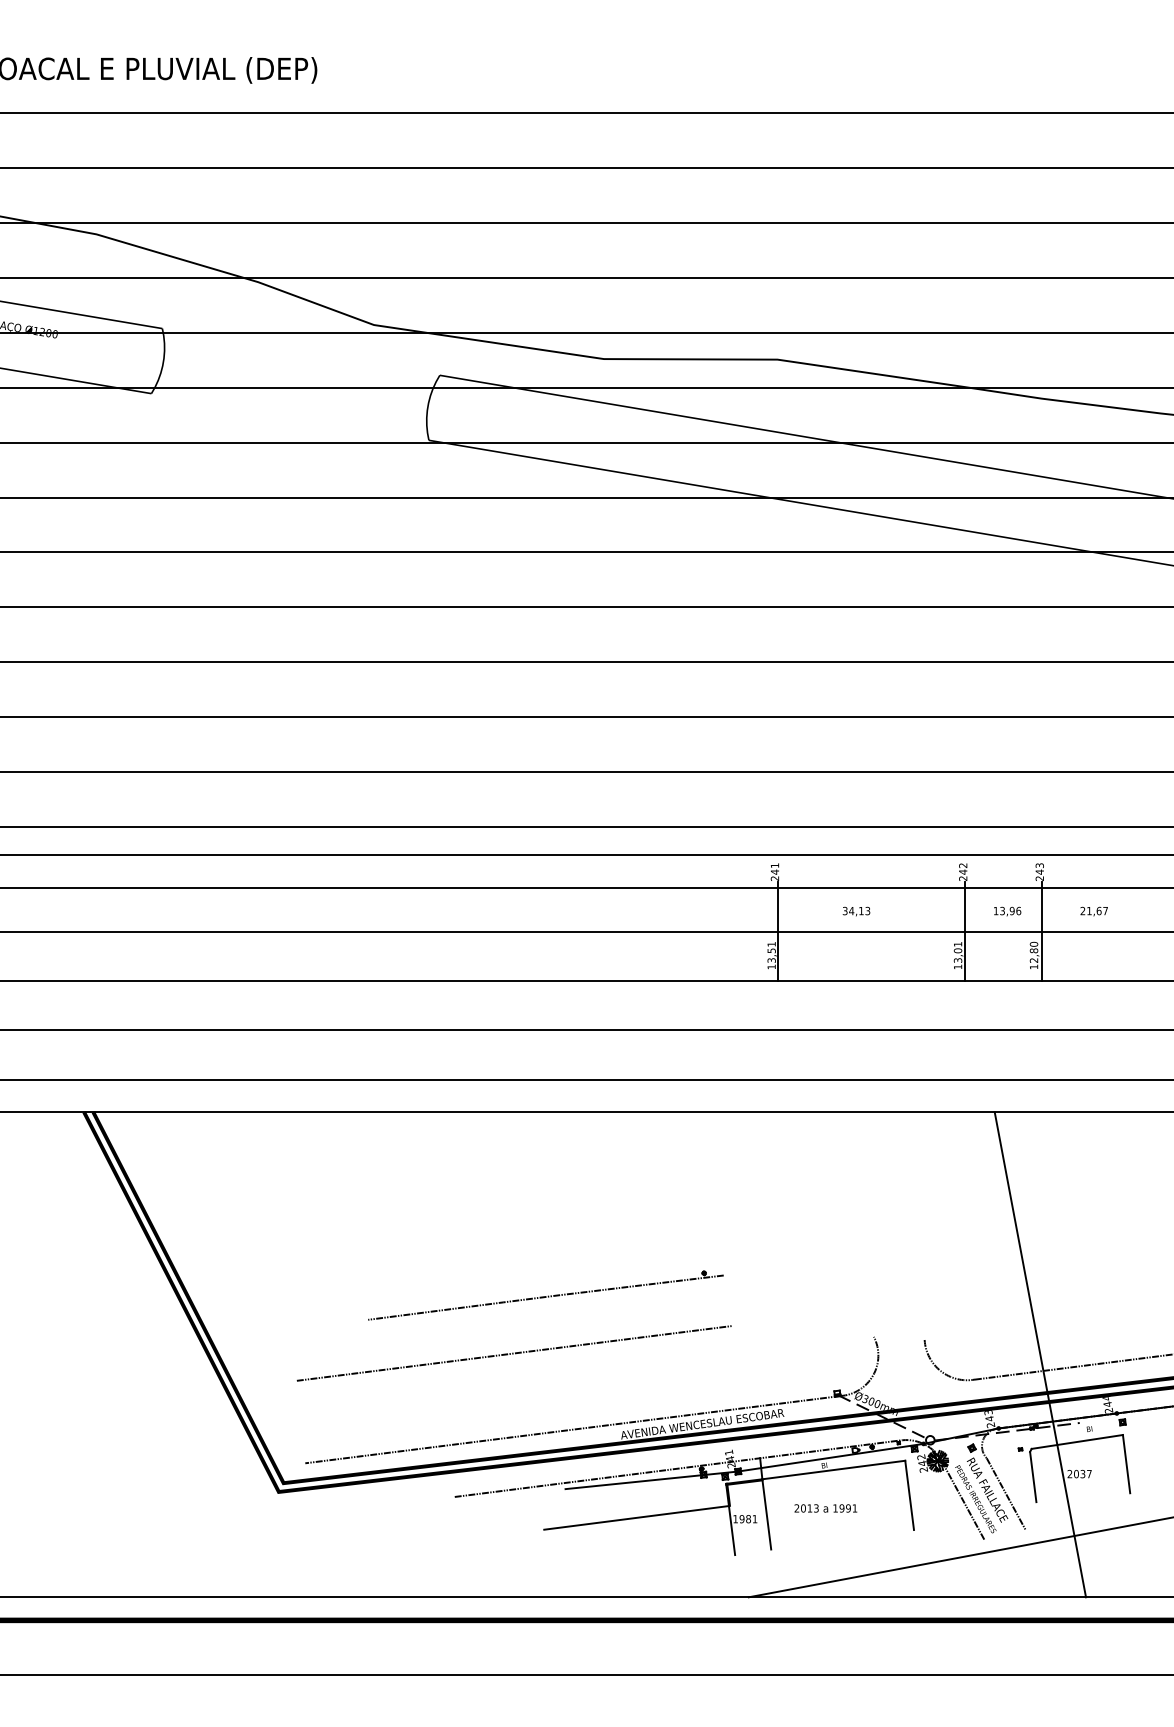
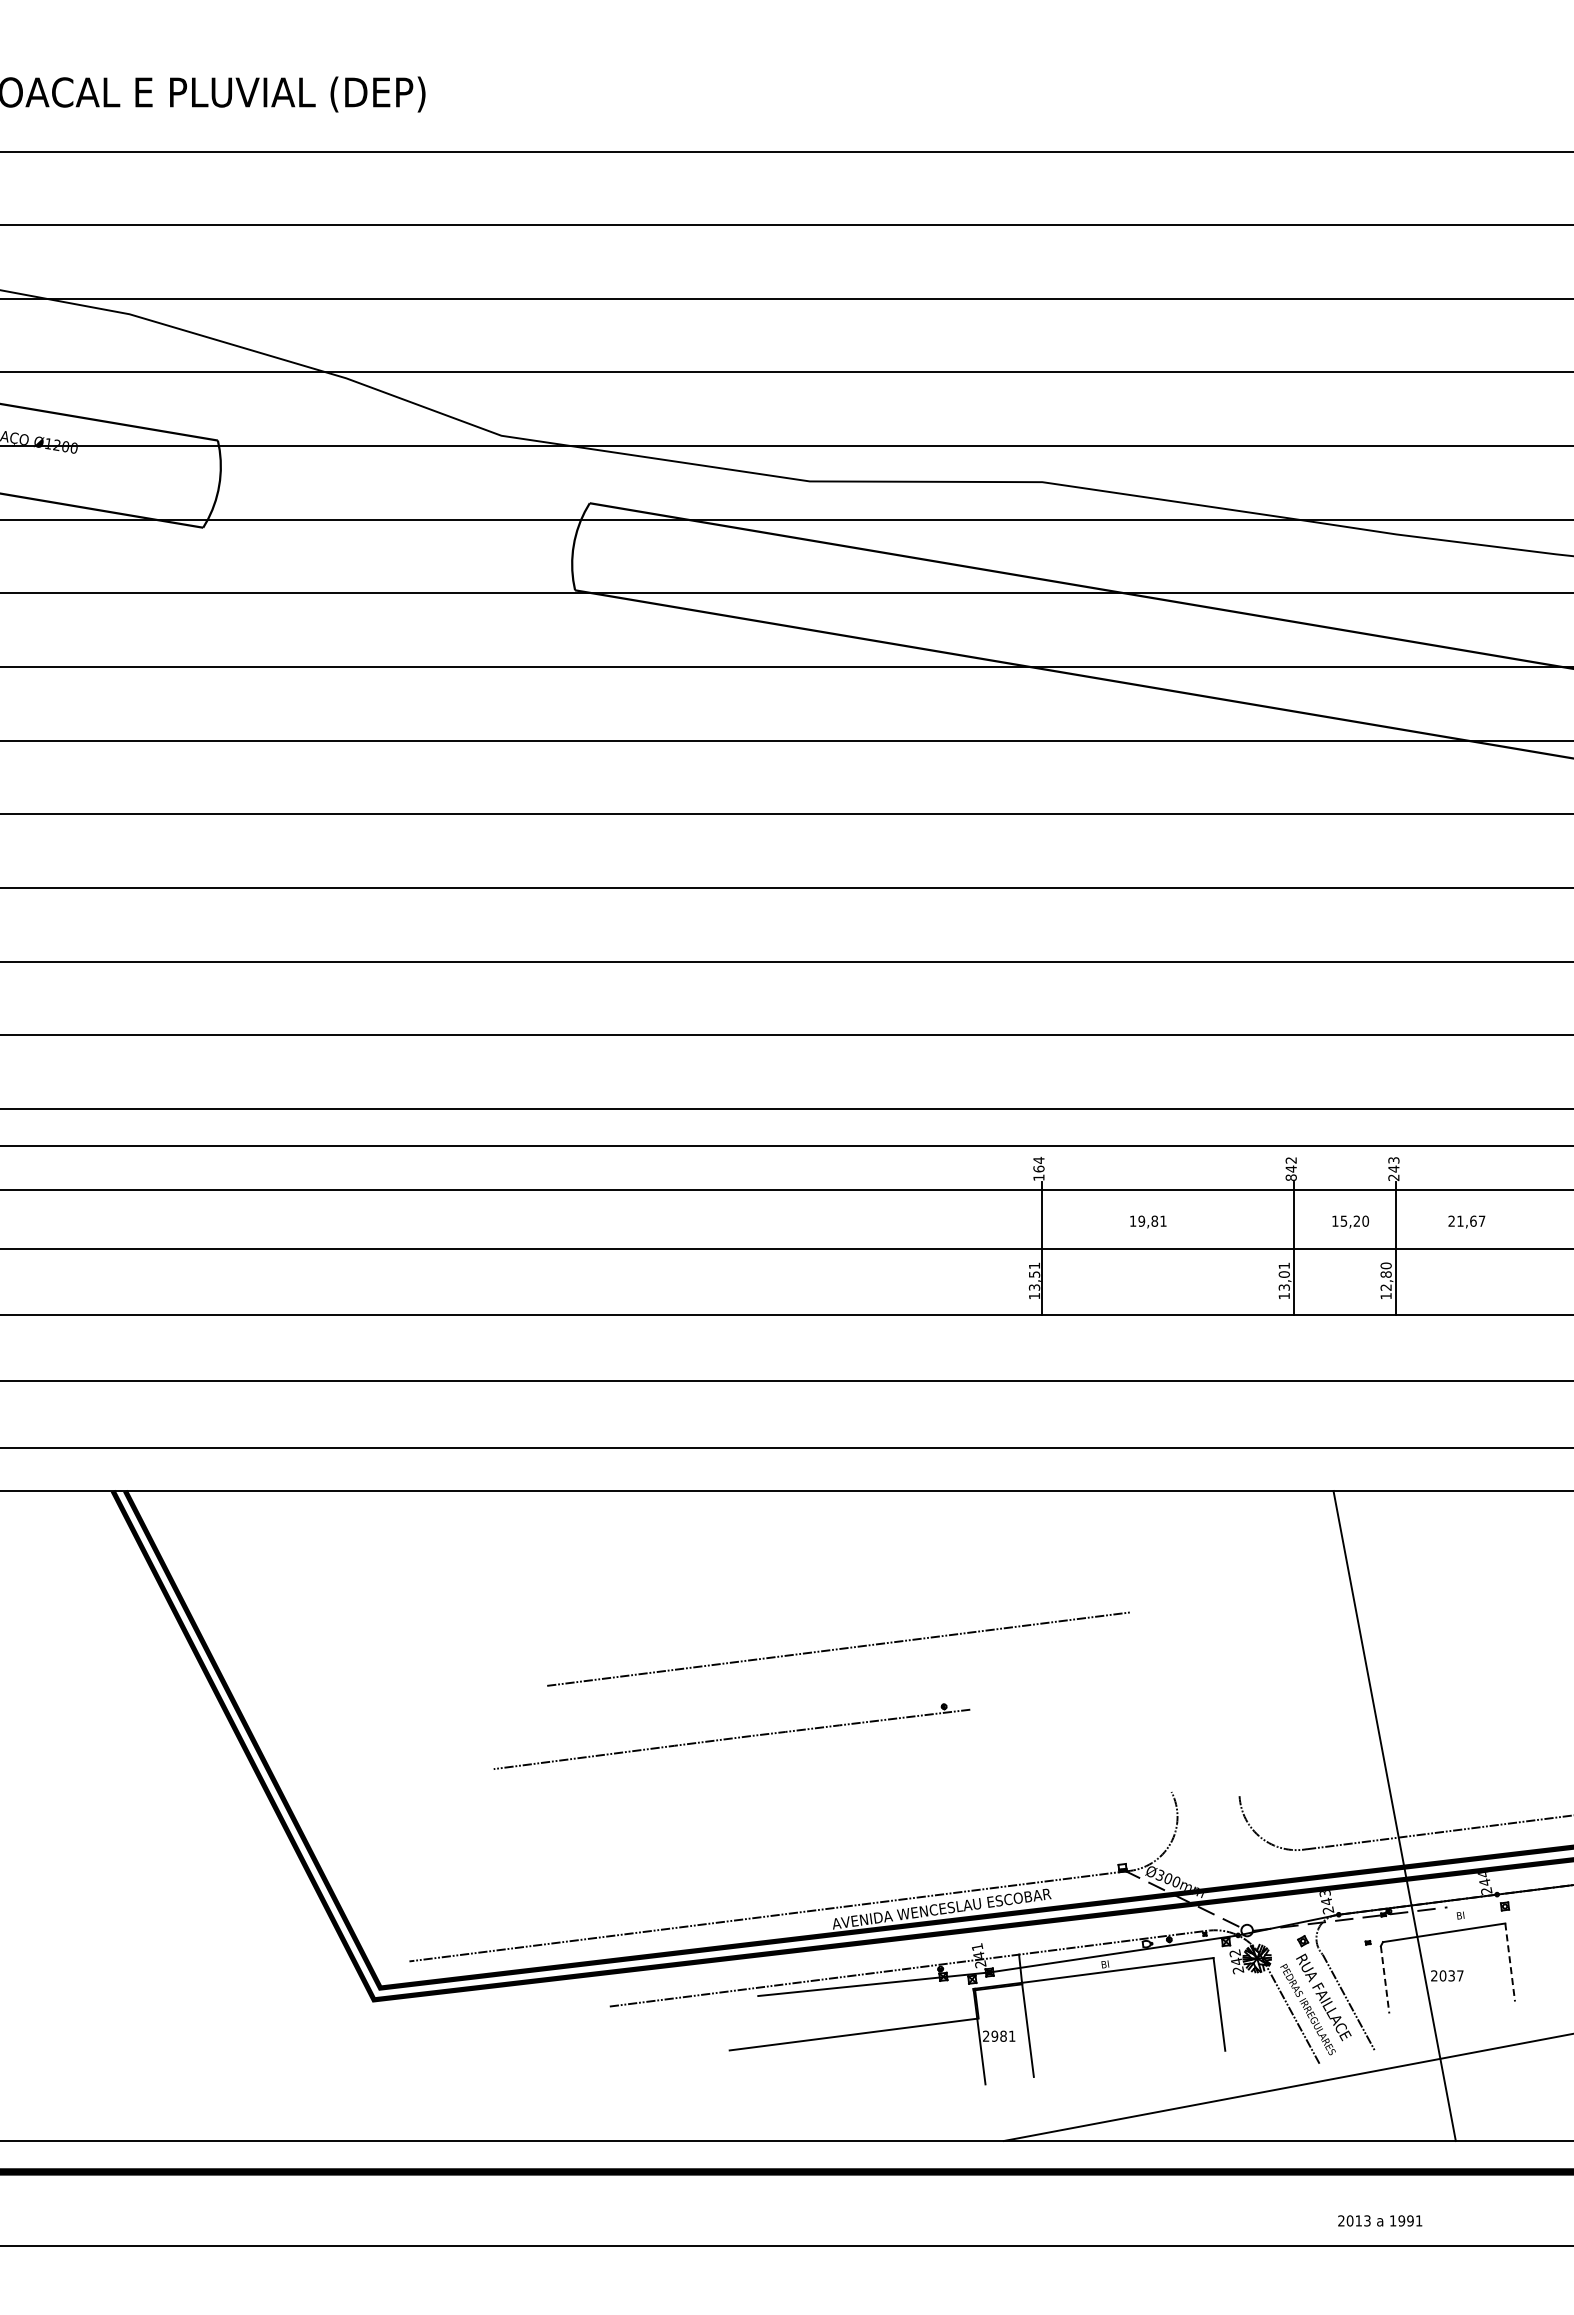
text: (774, 871) -> (1038, 1168), 241 -> 164
text: (962, 878) -> (1290, 1177), 242 -> 842
text: (855, 910) -> (1147, 1220), 34,13 -> 19,81
text: (1011, 910) -> (1355, 1220), 13,96 -> 15,20
line: (513, 1352) -> (837, 1648), moved
line: (1126, 1464) -> (1510, 1963), solid -> dashed
line: (1033, 1476) -> (1385, 1979), solid -> dashed
text: (826, 1508) -> (1380, 2220), moved
text: (735, 1518) -> (986, 2035), 1981 -> 2981

